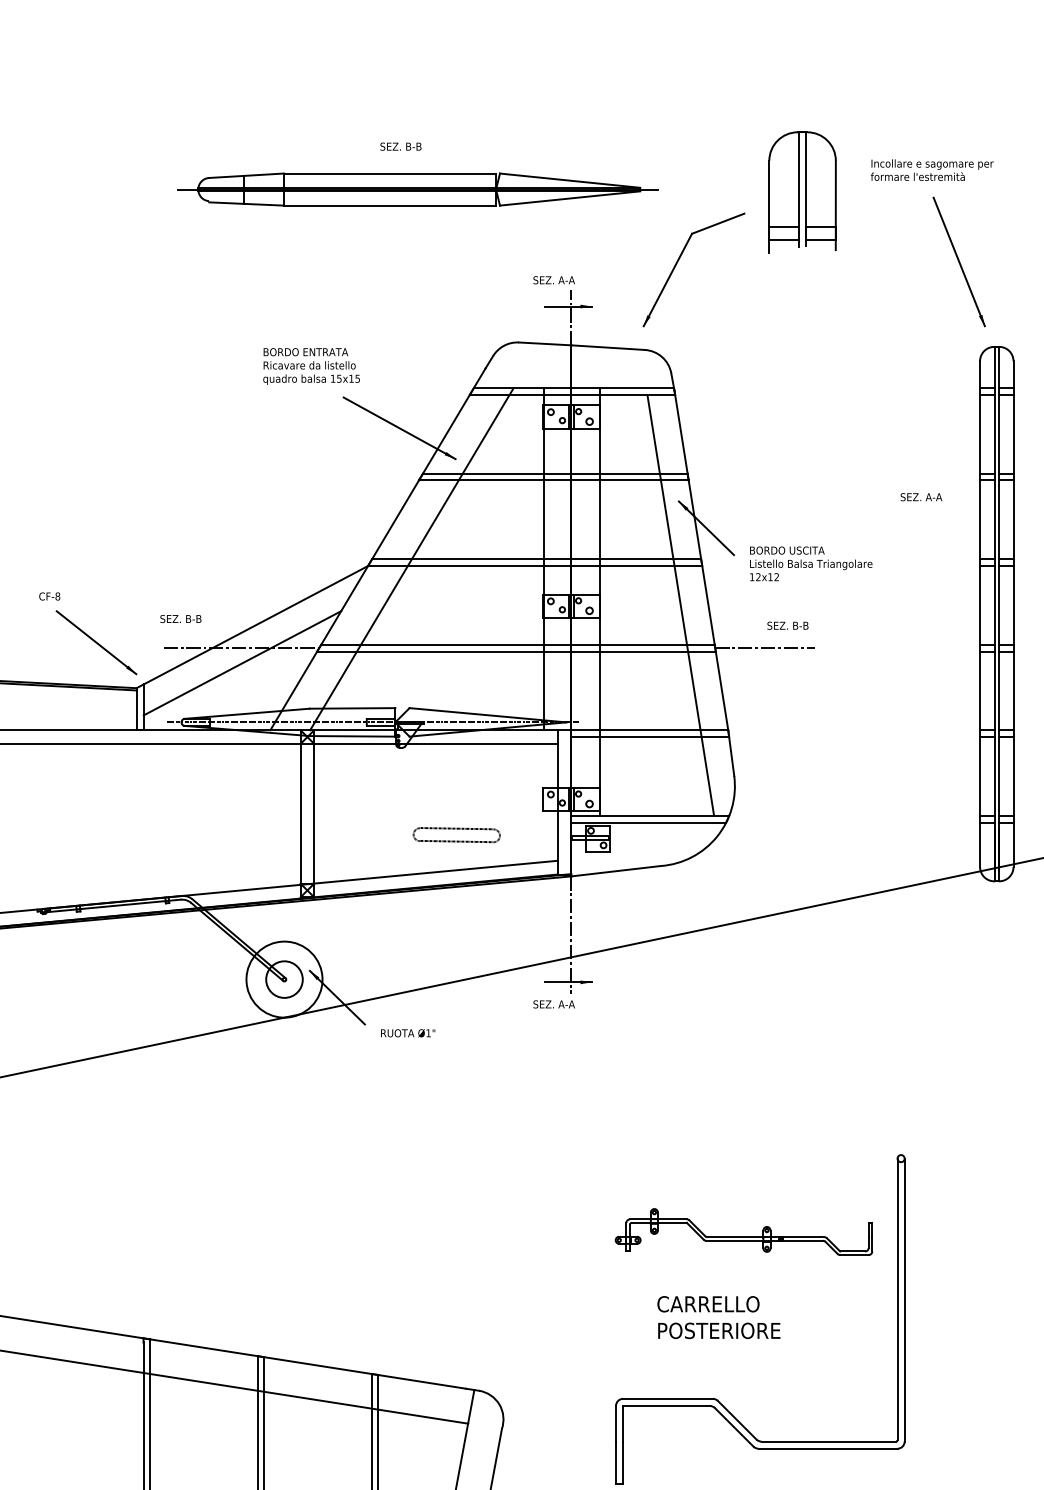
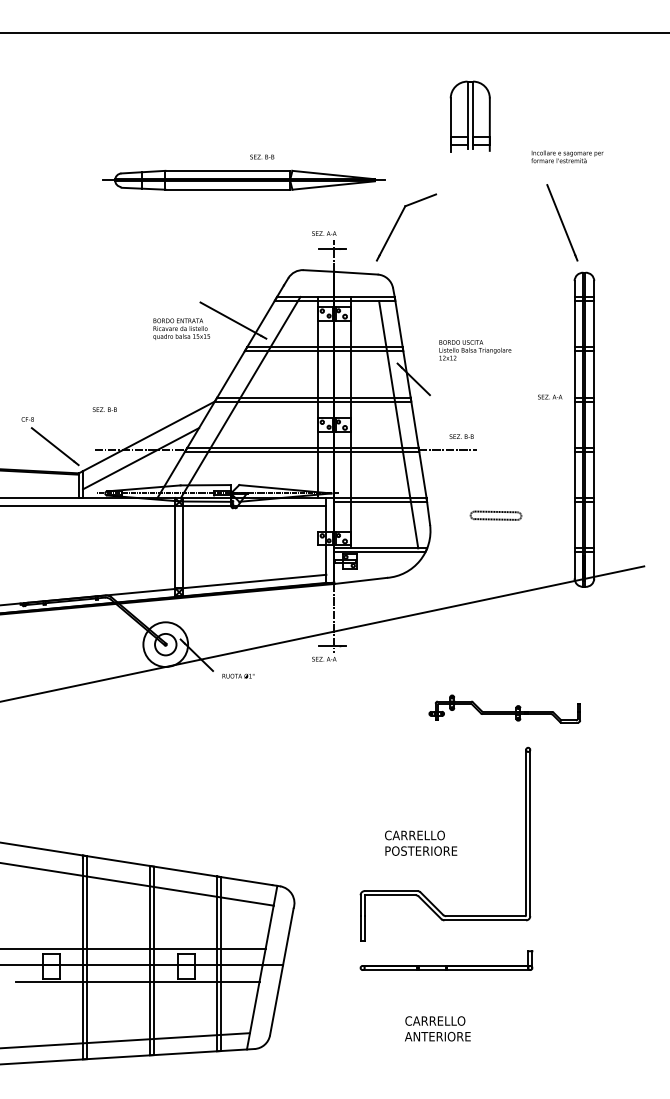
text: (401, 145) -> (262, 156), moved
text: (932, 169) -> (567, 156), moved
part: (801, 191) -> (469, 116), moved
text: (311, 365) -> (181, 328), moved
text: (922, 496) -> (550, 396), moved
text: (811, 564) -> (475, 350), moved
text: (180, 618) -> (104, 409), moved
part: (455, 834) -> (495, 515), moved
part: (743, 1231) -> (504, 708), moved

